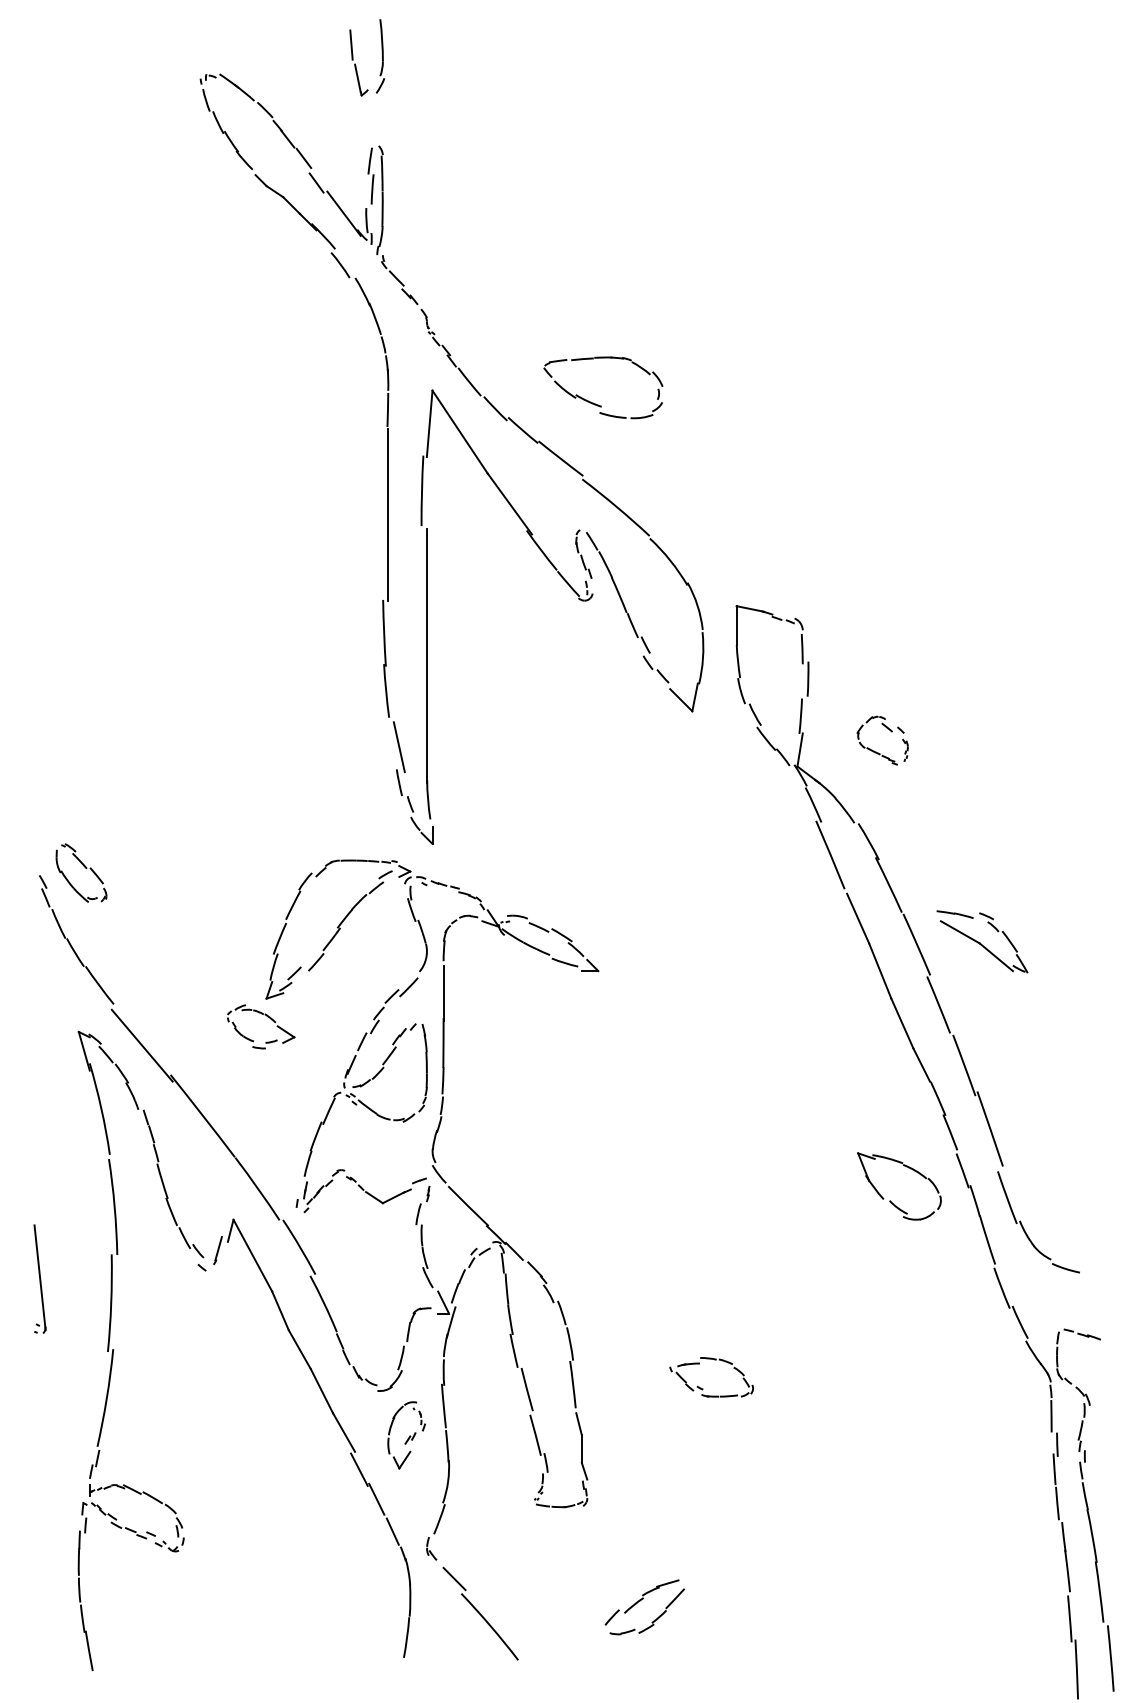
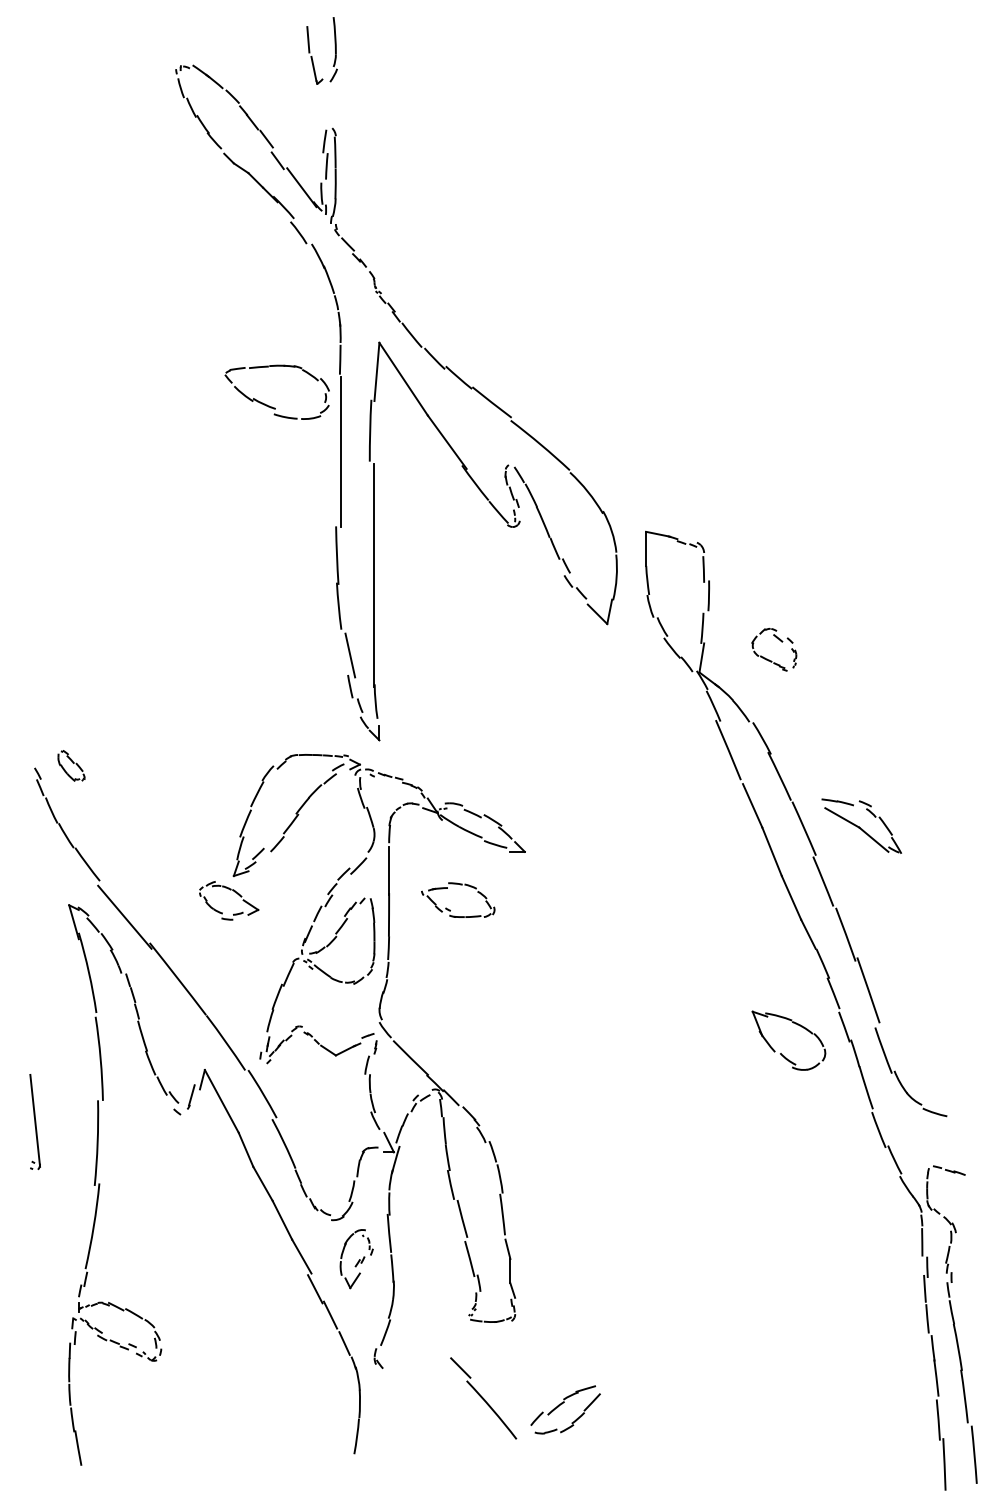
part: (597, 403) -> (272, 406), moved
part: (81, 872) -> (71, 765), size x0.6
part: (702, 1387) -> (450, 909), moved
part: (480, 1613) -> (483, 1398), moved

